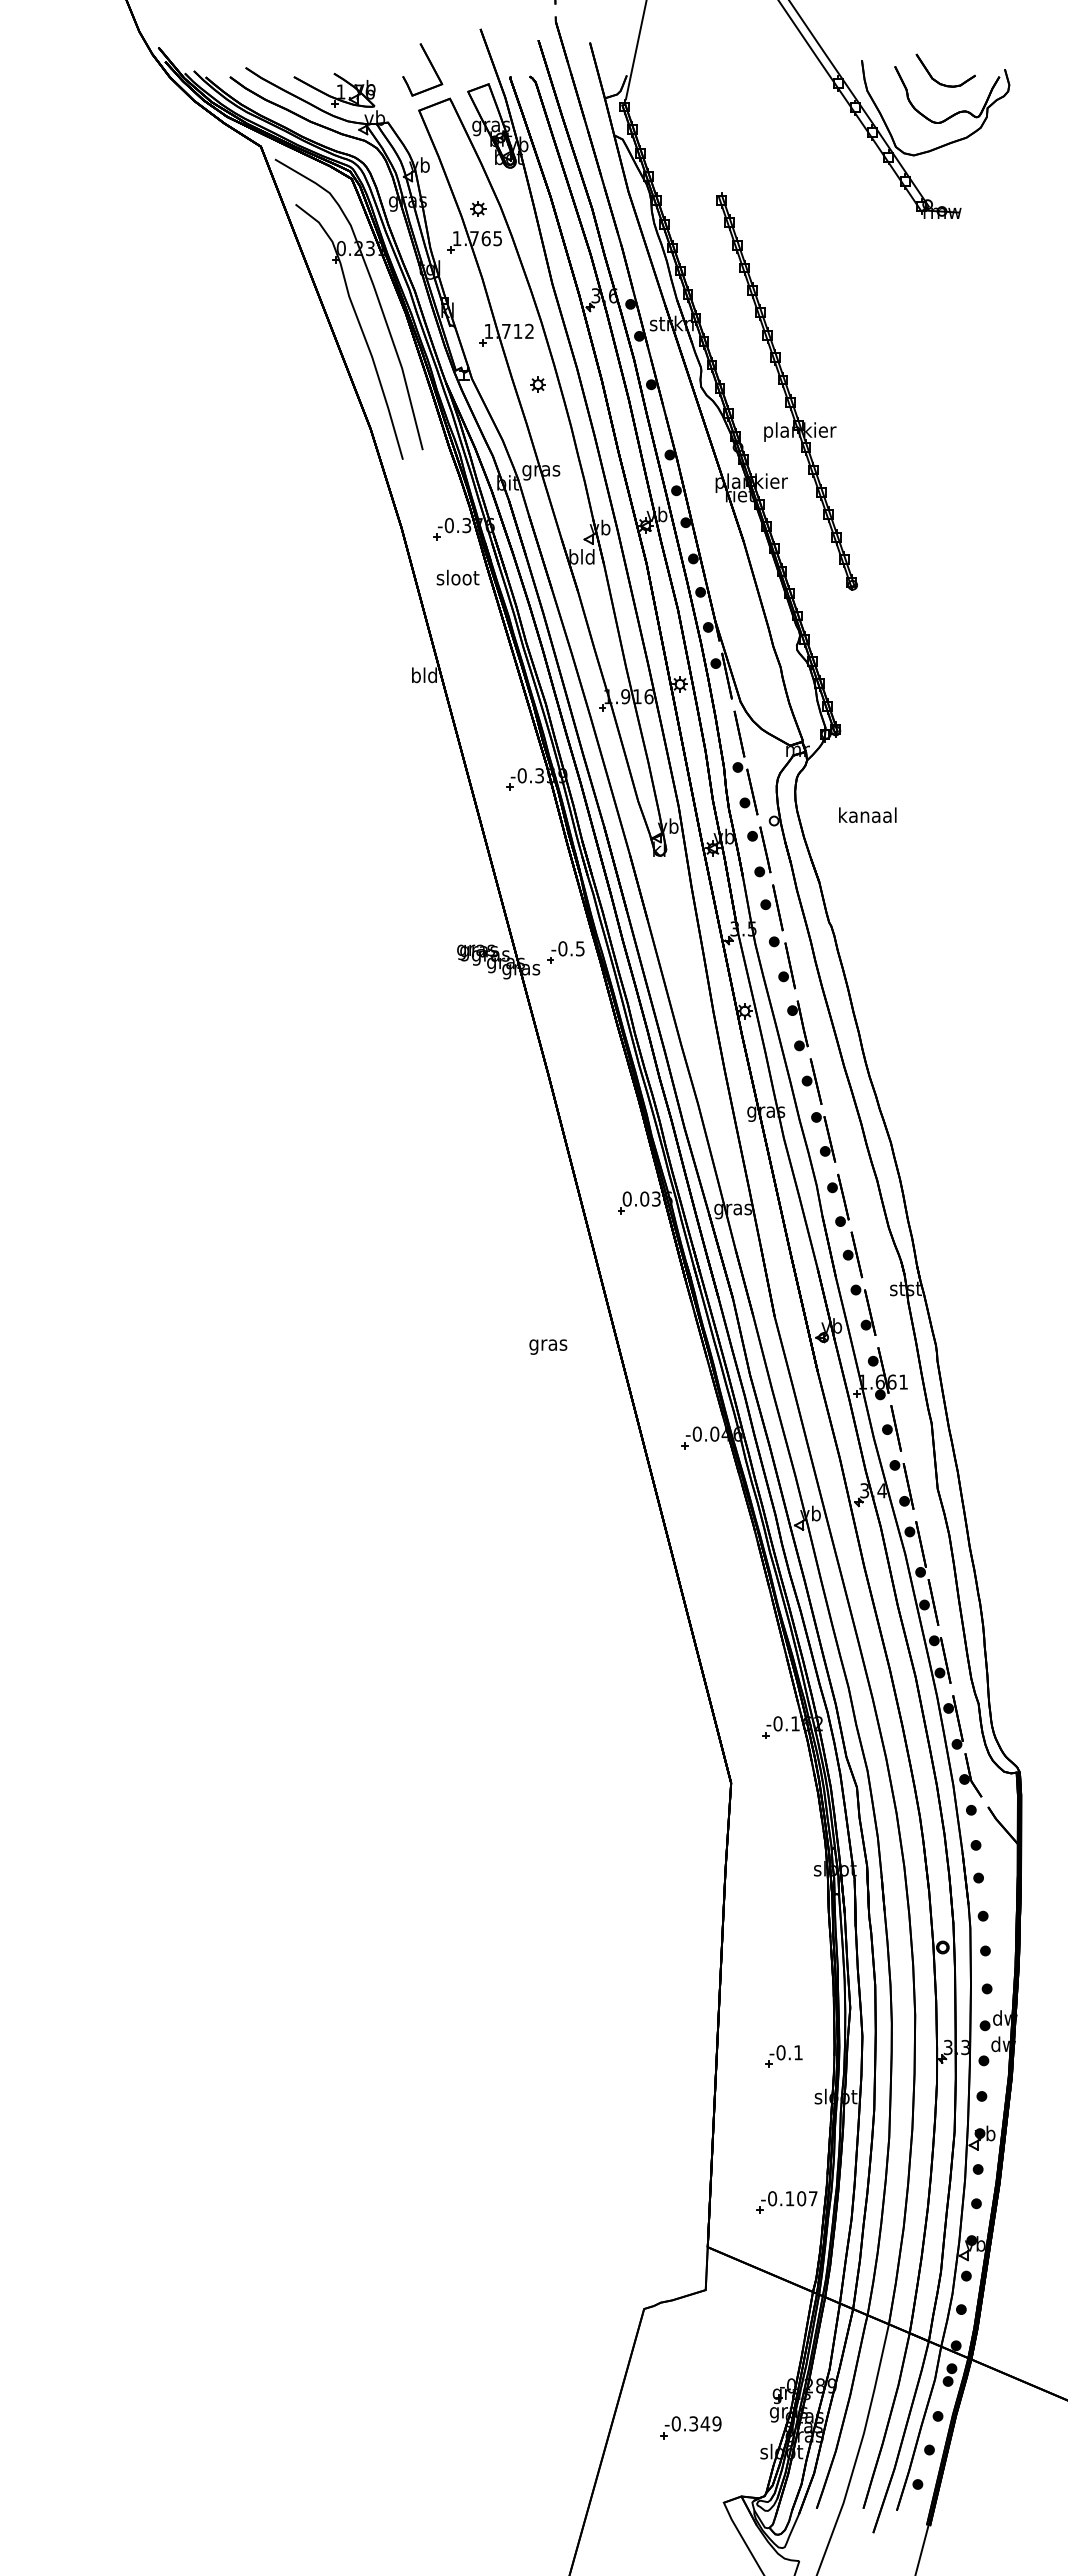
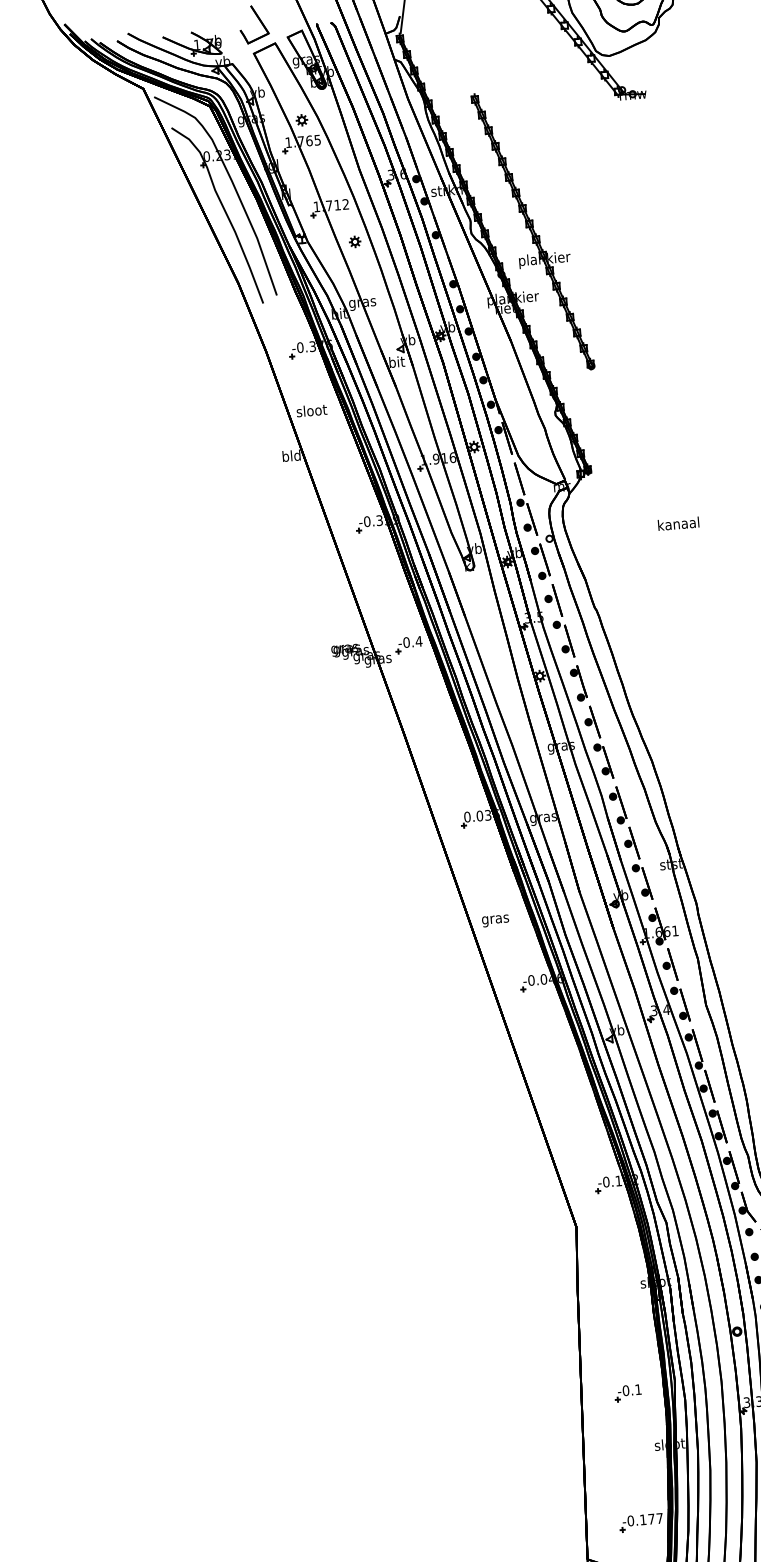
text: (581, 556) -> (396, 361), bld -> bit
text: (457, 577) -> (311, 410), moved
text: (867, 814) -> (678, 523), moved
text: (580, 948) -> (419, 641), -0.5 -> -0.4
text: (548, 1346) -> (495, 920), moved
part: (783, 2056) -> (627, 1393), moved
text: (801, 2198) -> (651, 1519), -0.107 -> -0.177

